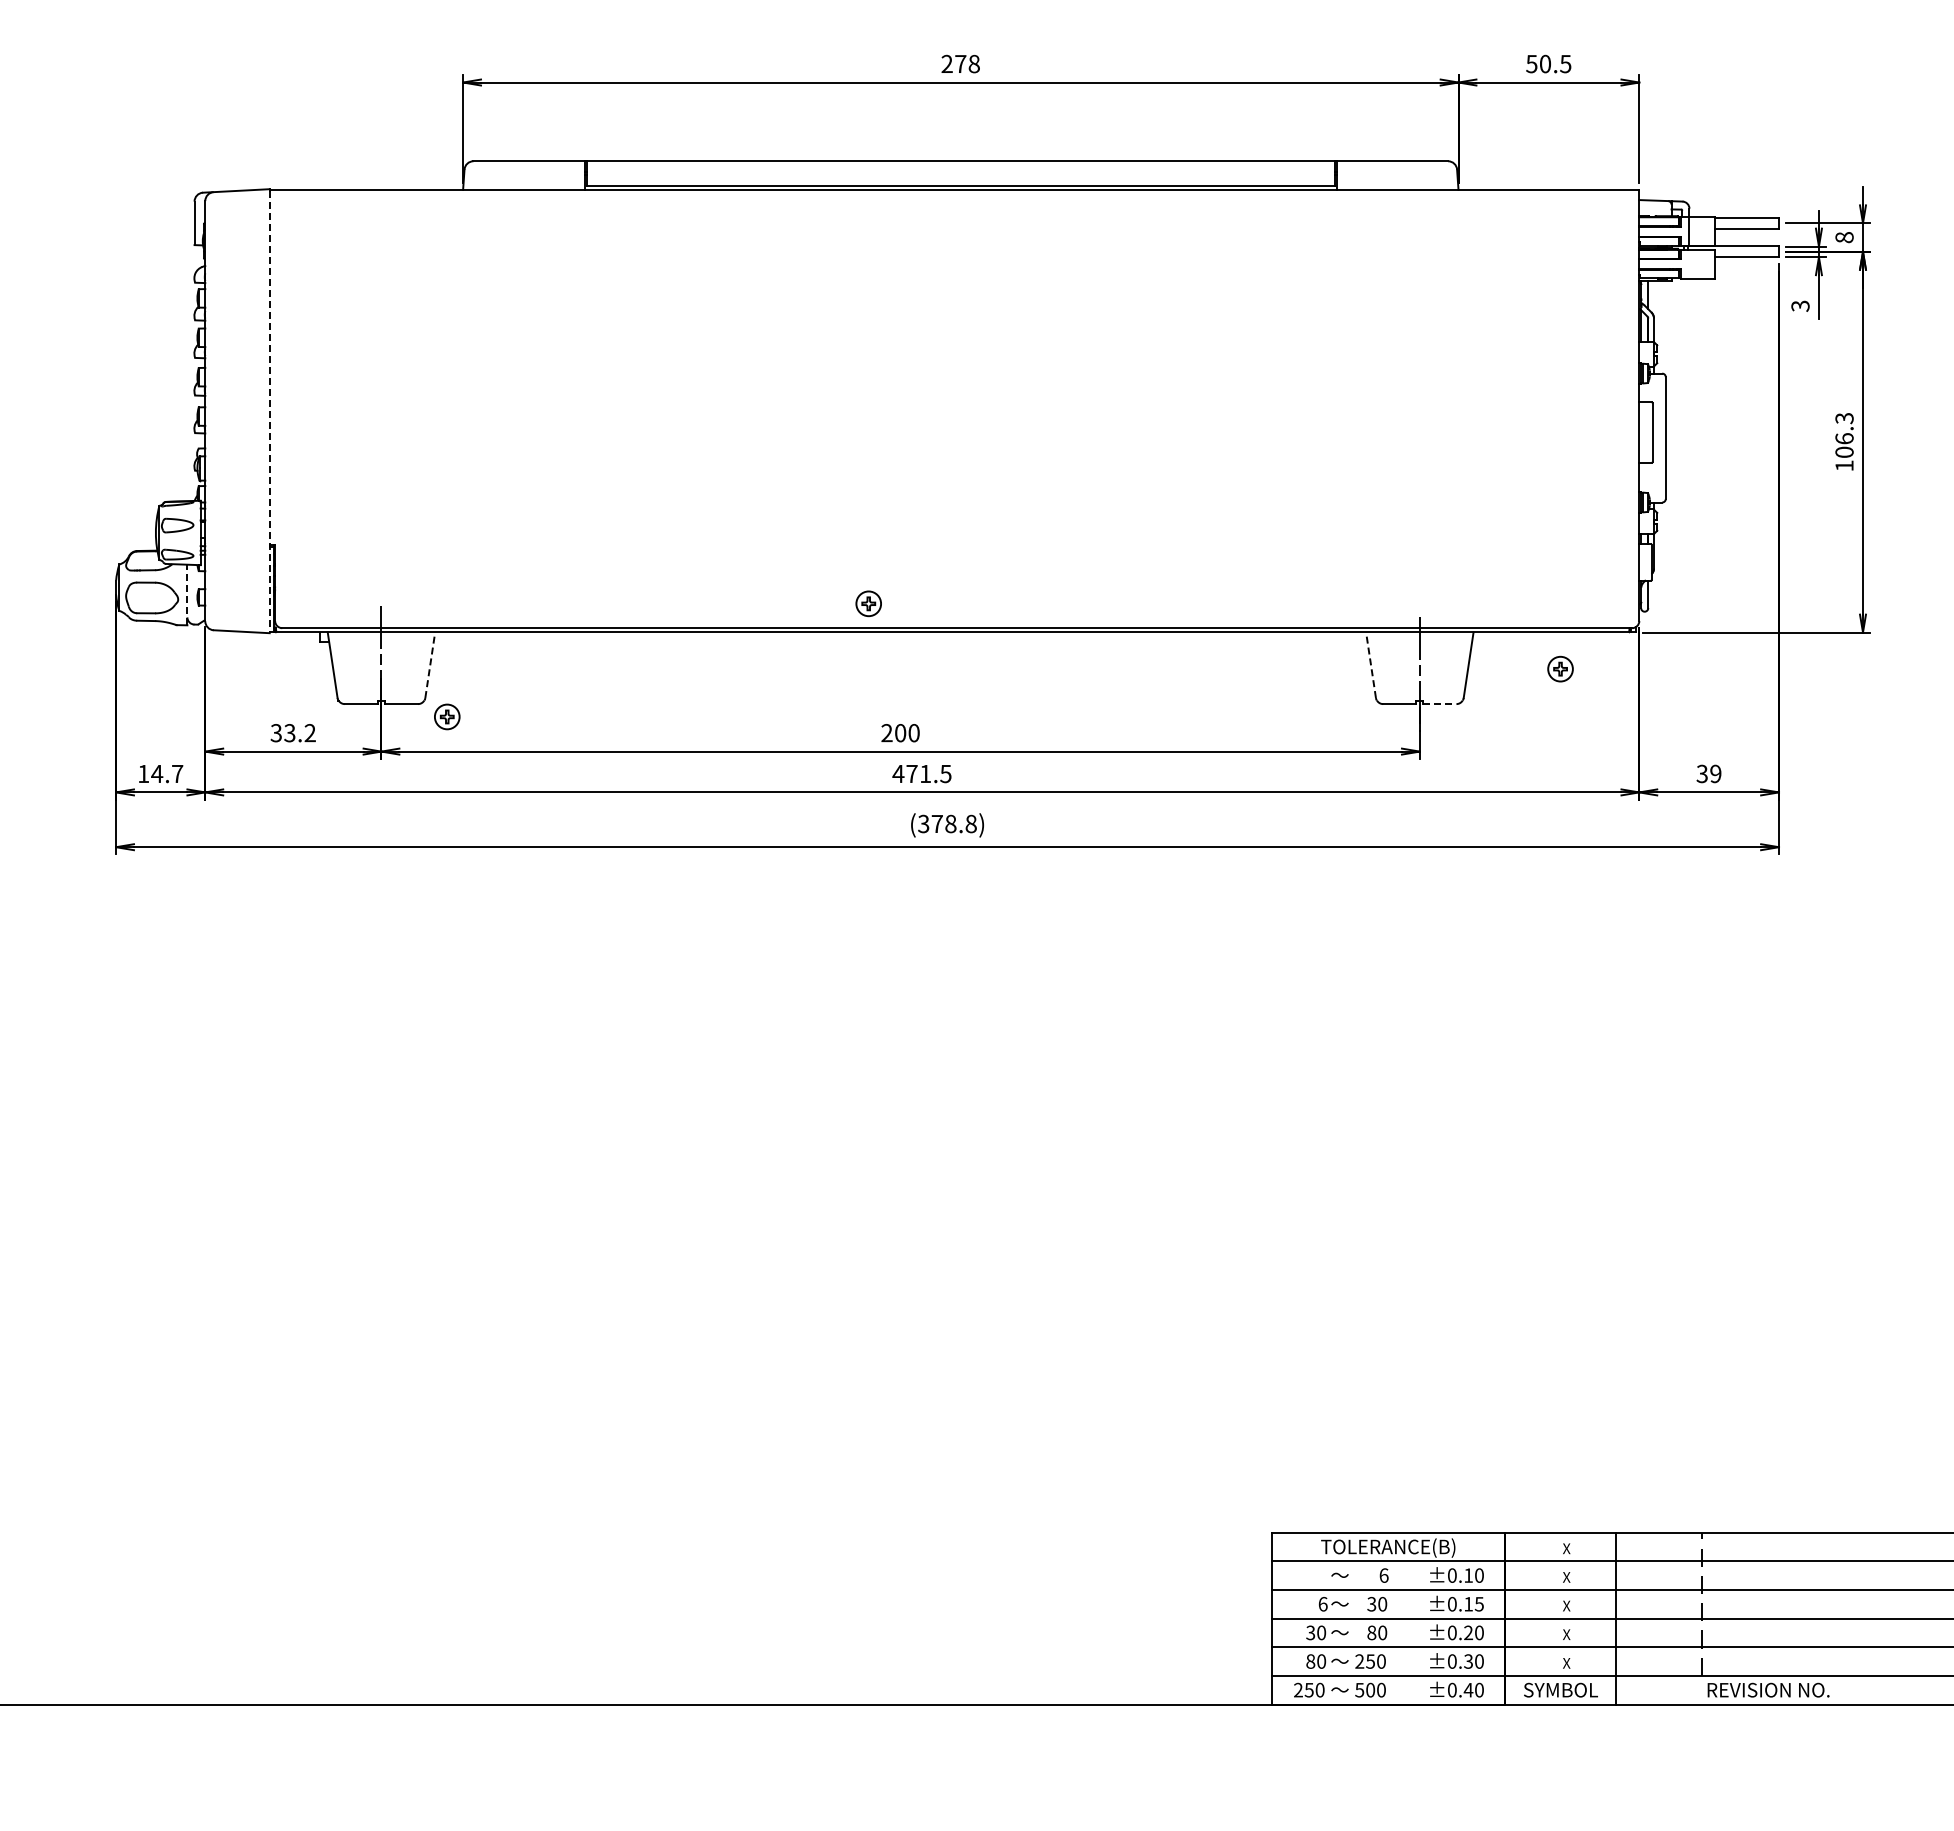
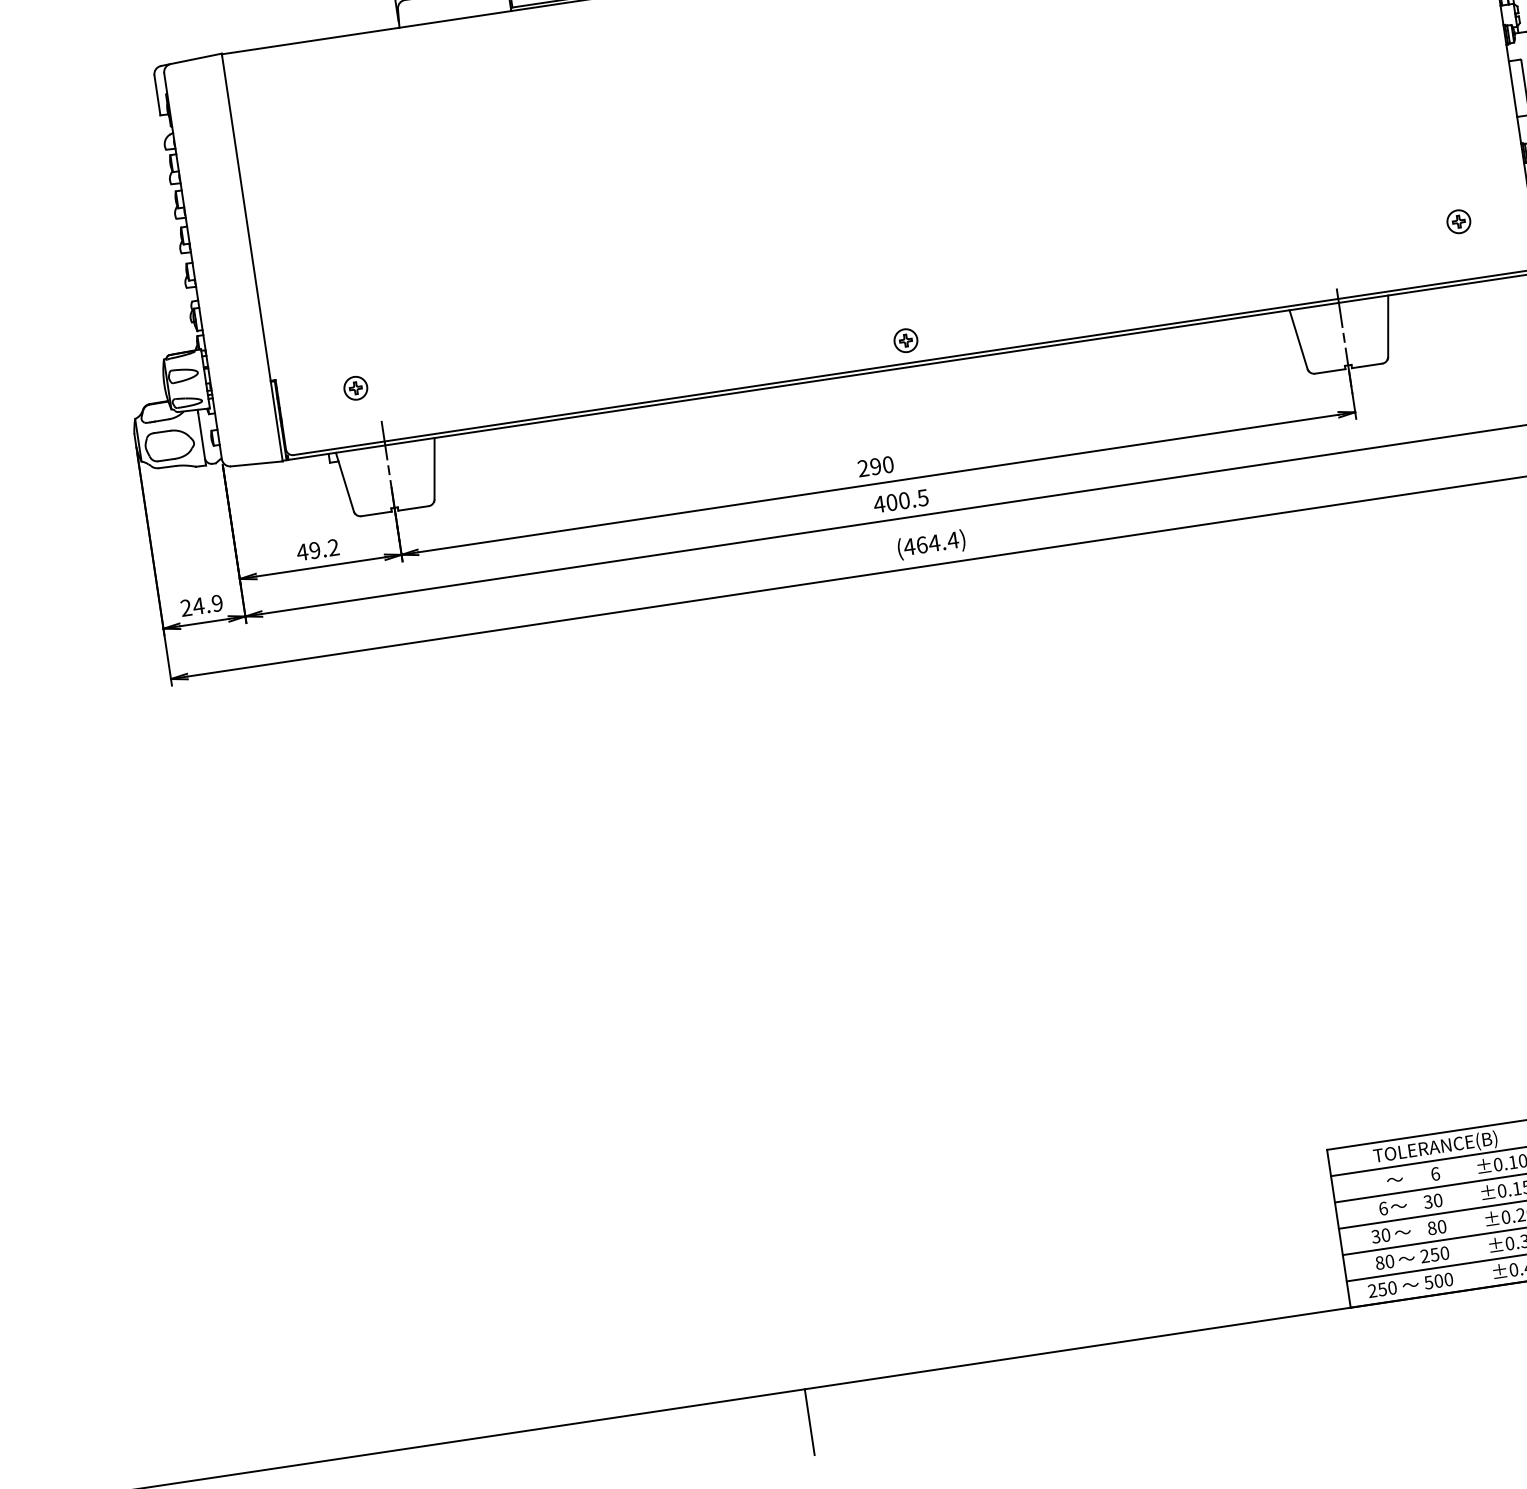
line: (269, 412) -> (252, 258), dashed -> solid
line: (187, 596) -> (202, 439), dashed -> solid
part: (868, 603) -> (905, 340), moved
line: (430, 664) -> (434, 468), dashed -> solid
line: (1370, 664) -> (1297, 339), dashed -> solid
part: (1560, 668) -> (1458, 221), moved
line: (1439, 704) -> (1366, 366), dashed -> solid
part: (447, 716) -> (356, 387), moved
text: (282, 733) -> (308, 551), 33.2 -> 49.2
text: (900, 733) -> (875, 466), 200 -> 290
text: (160, 773) -> (201, 605), 14.7 -> 24.9
text: (918, 773) -> (897, 501), 471.5 -> 400.5
text: (947, 823) -> (931, 543), (378.8) -> (464.4)
line: (678, 1740) -> (810, 1422), added

